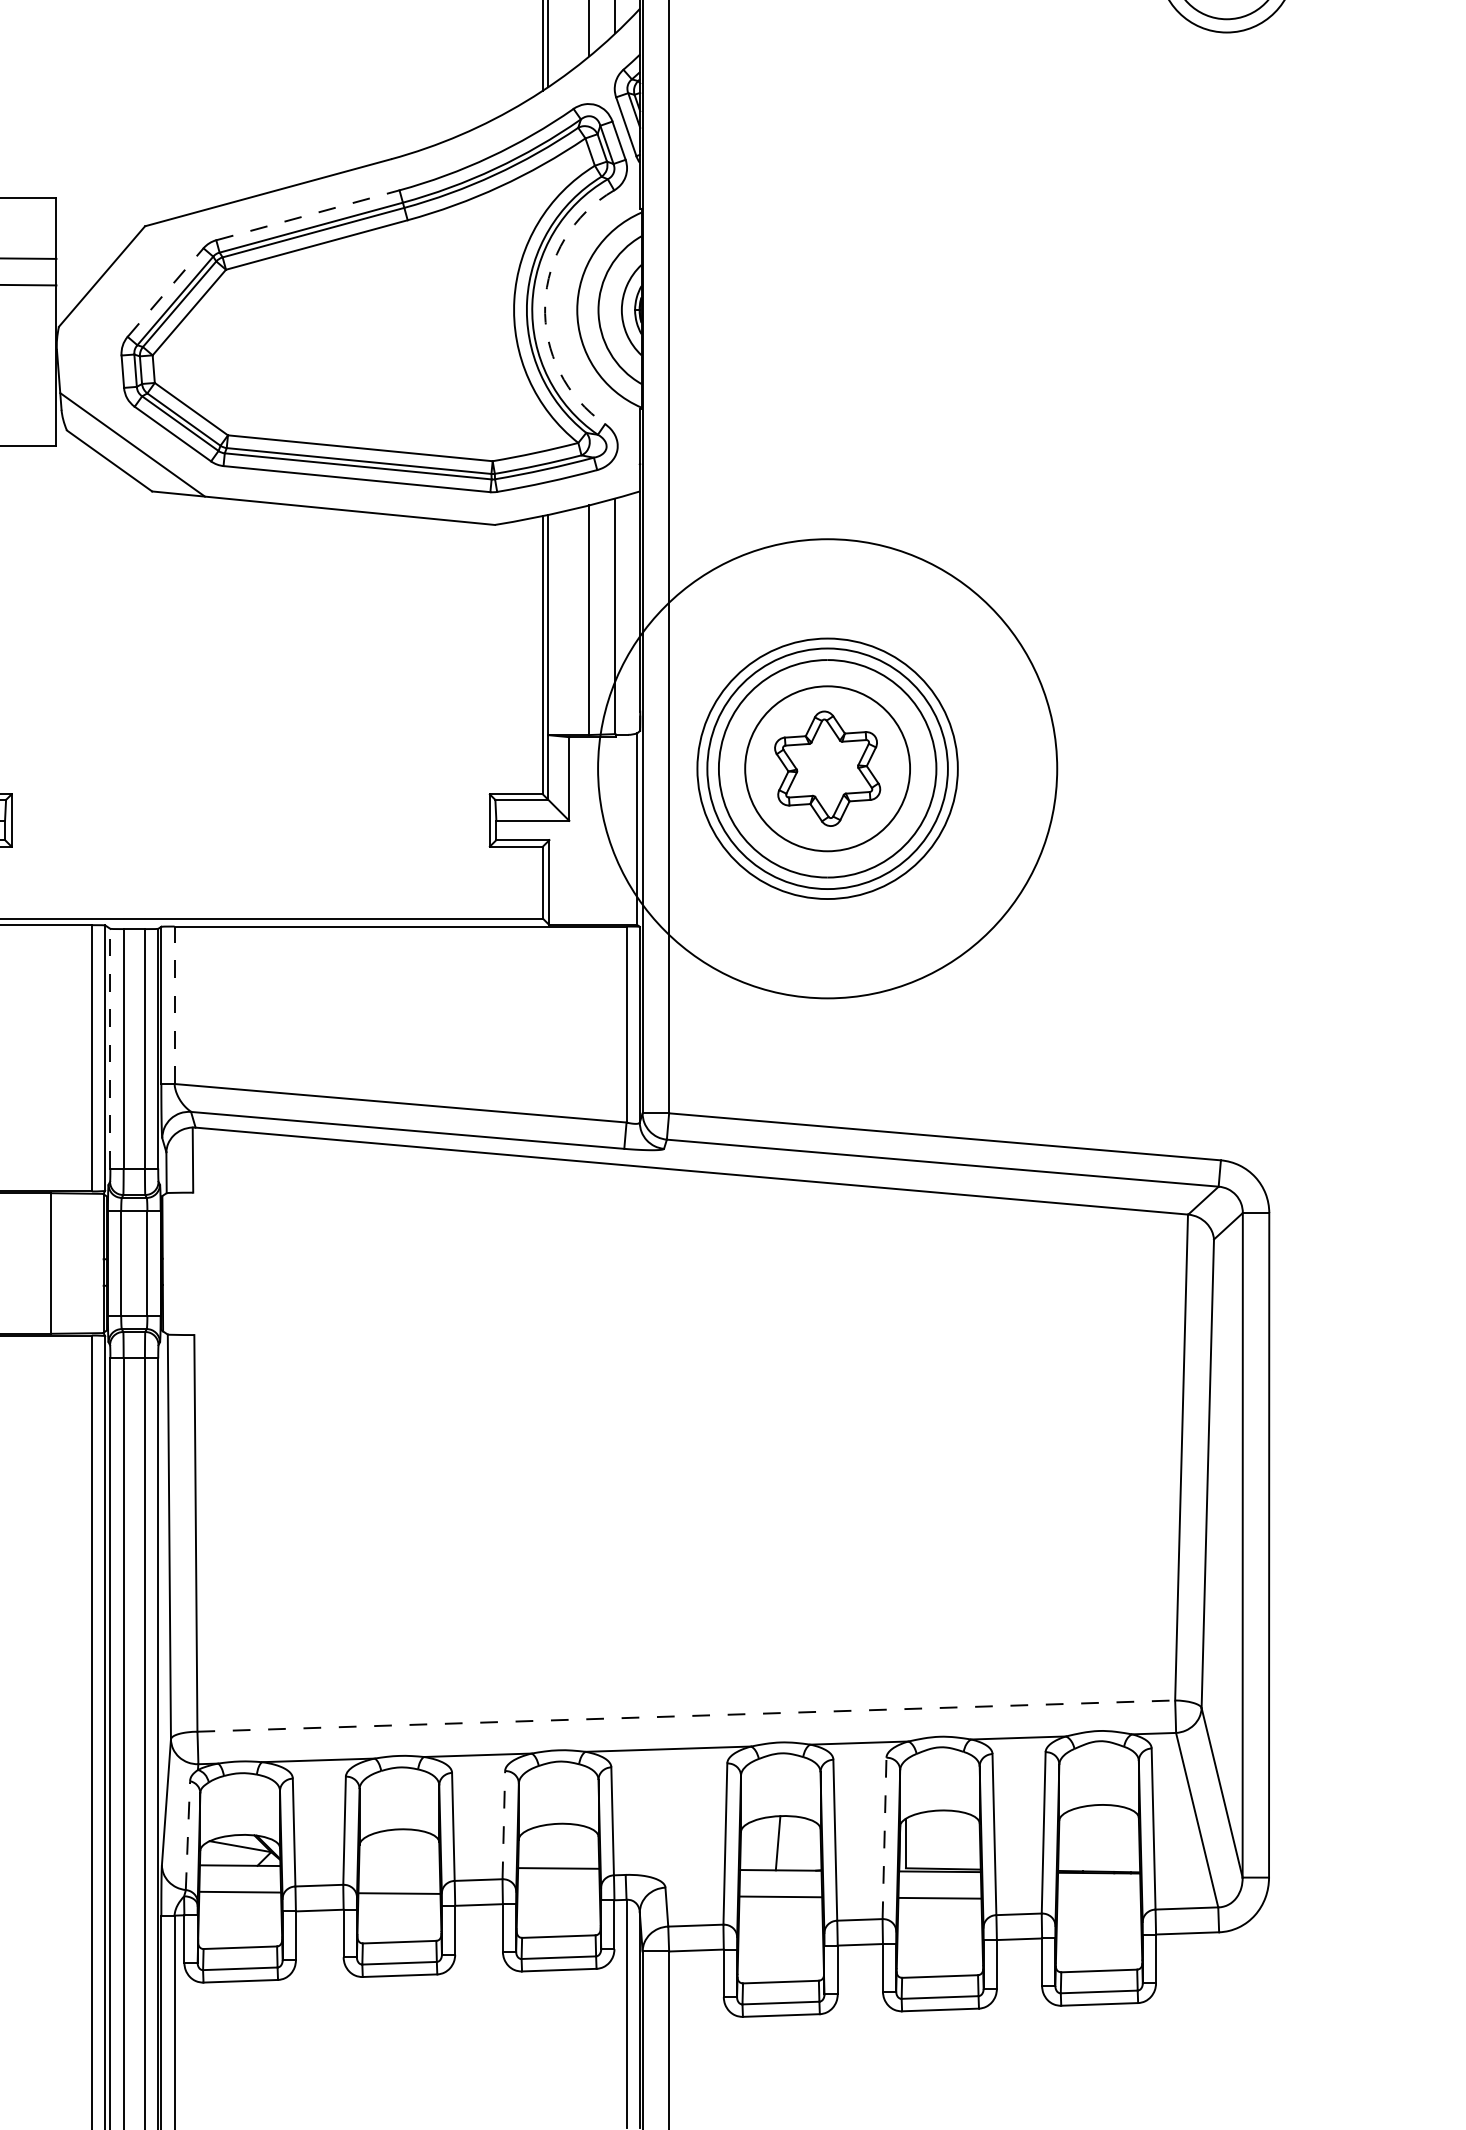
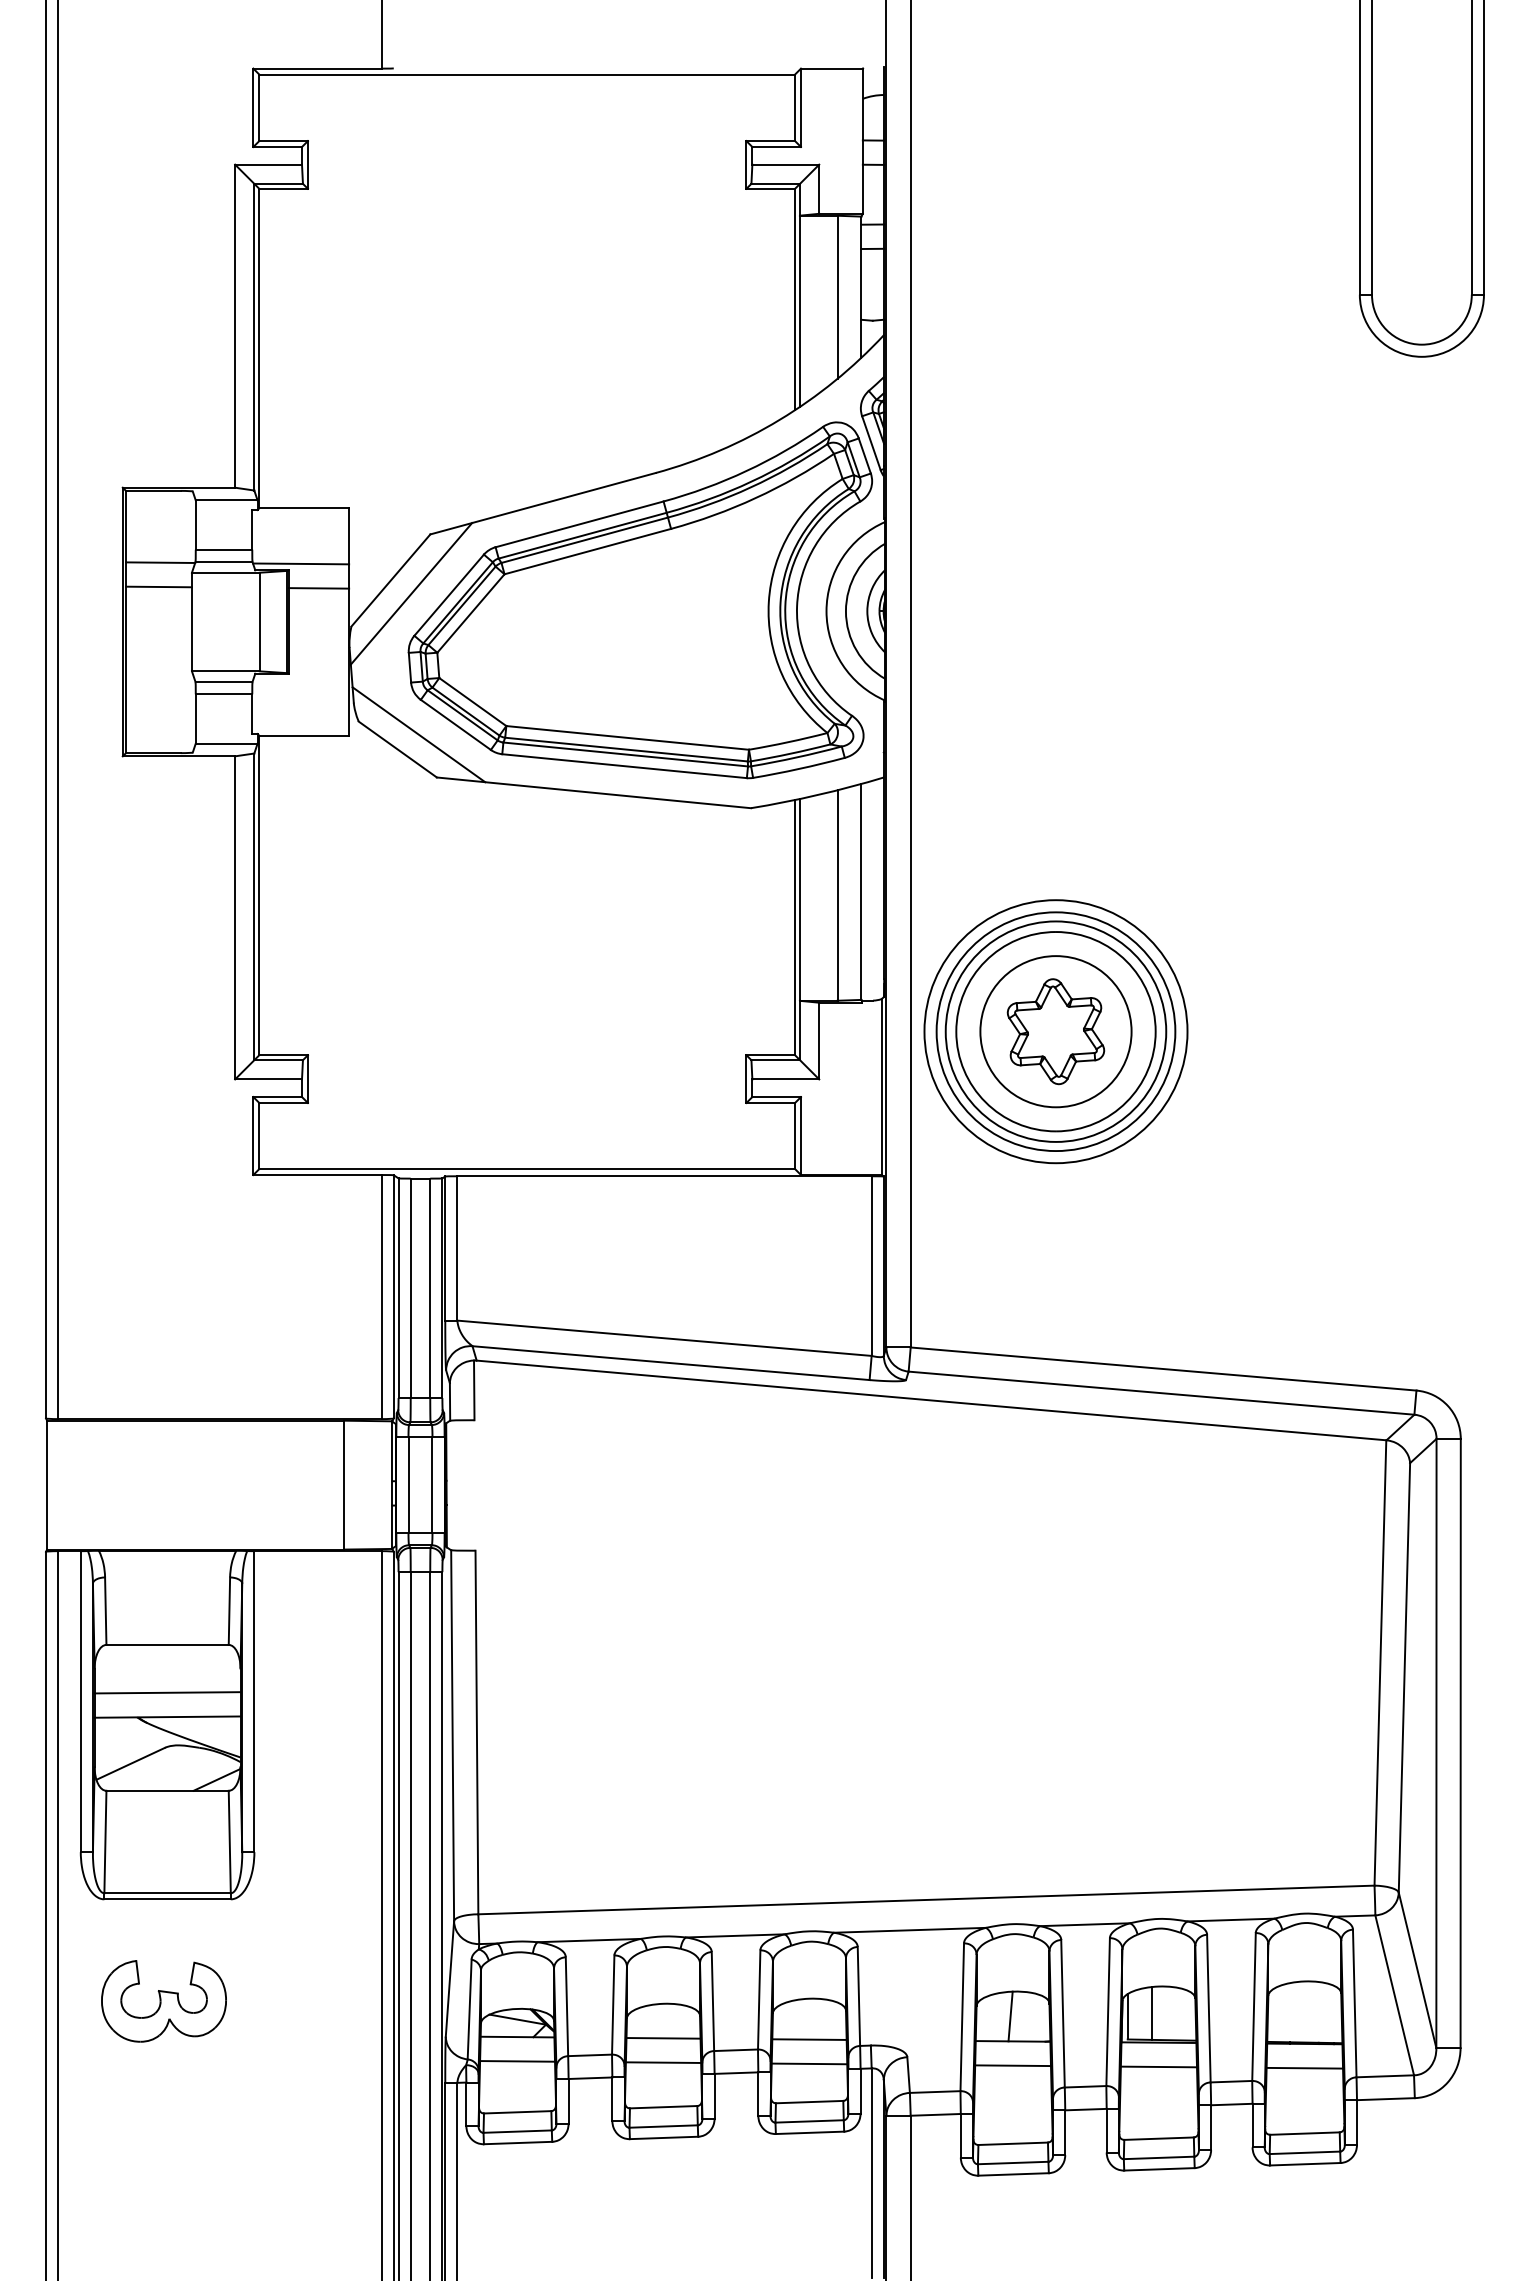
line: (308, 215) -> (580, 524), dashed -> solid
line: (124, 290) -> (411, 593), added
line: (165, 291) -> (449, 594), dashed -> solid
arc: (545, 304) -> (797, 606), dashed -> solid
circle: (827, 768) -> (1055, 1031), size x0.62
line: (174, 1004) -> (457, 1247), dashed -> solid
line: (110, 1048) -> (398, 1288), dashed -> solid
line: (686, 1715) -> (926, 1899), dashed -> solid
line: (504, 1824) -> (759, 1999), dashed -> solid
line: (187, 1835) -> (469, 2009), dashed -> solid
line: (884, 1838) -> (1108, 2012), dashed -> solid
line: (931, 1839) -> (1151, 2013), added
line: (399, 1867) -> (663, 2038), added
line: (558, 1894) -> (809, 2063), added
line: (1098, 1898) -> (1304, 2067), added

